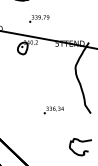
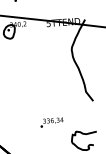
text: (53, 110) -> (51, 122), moved

